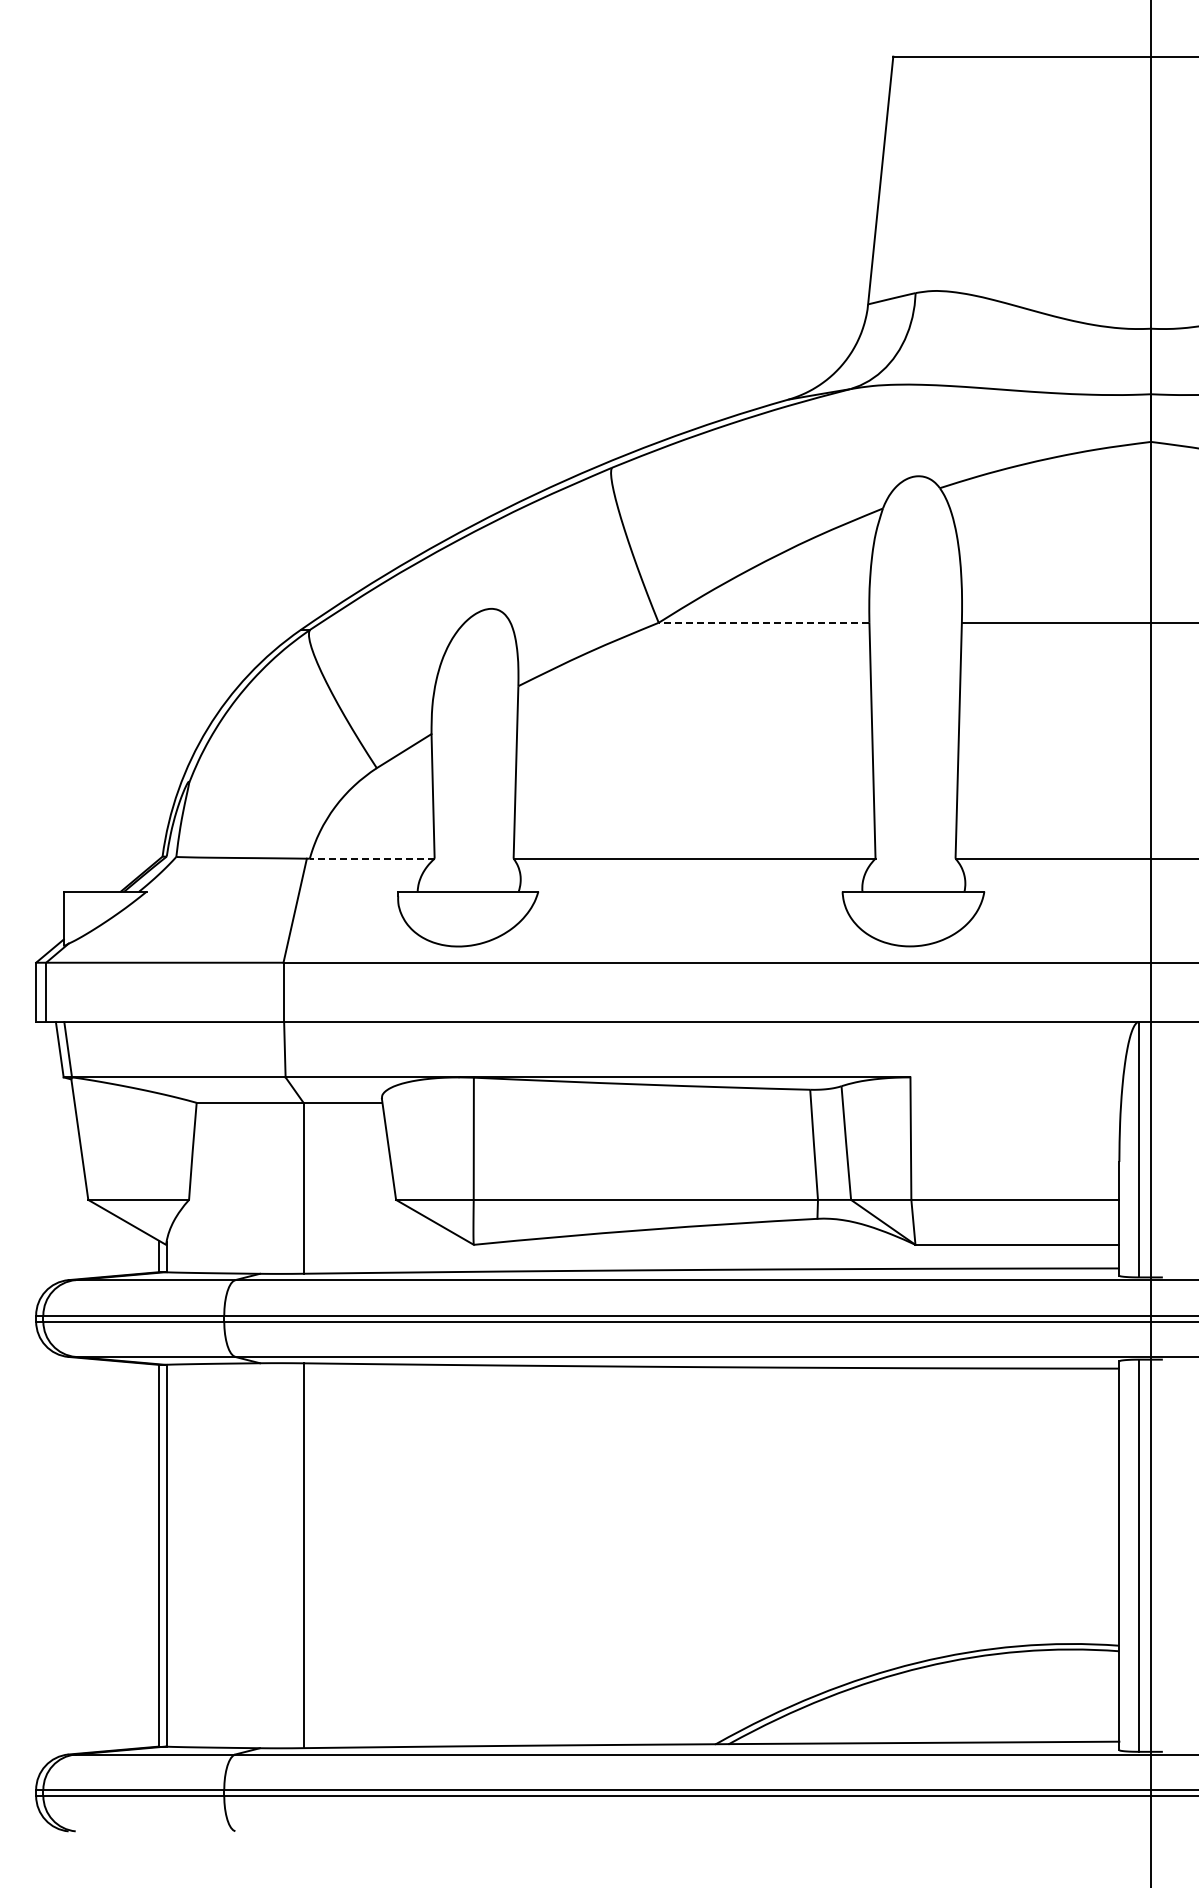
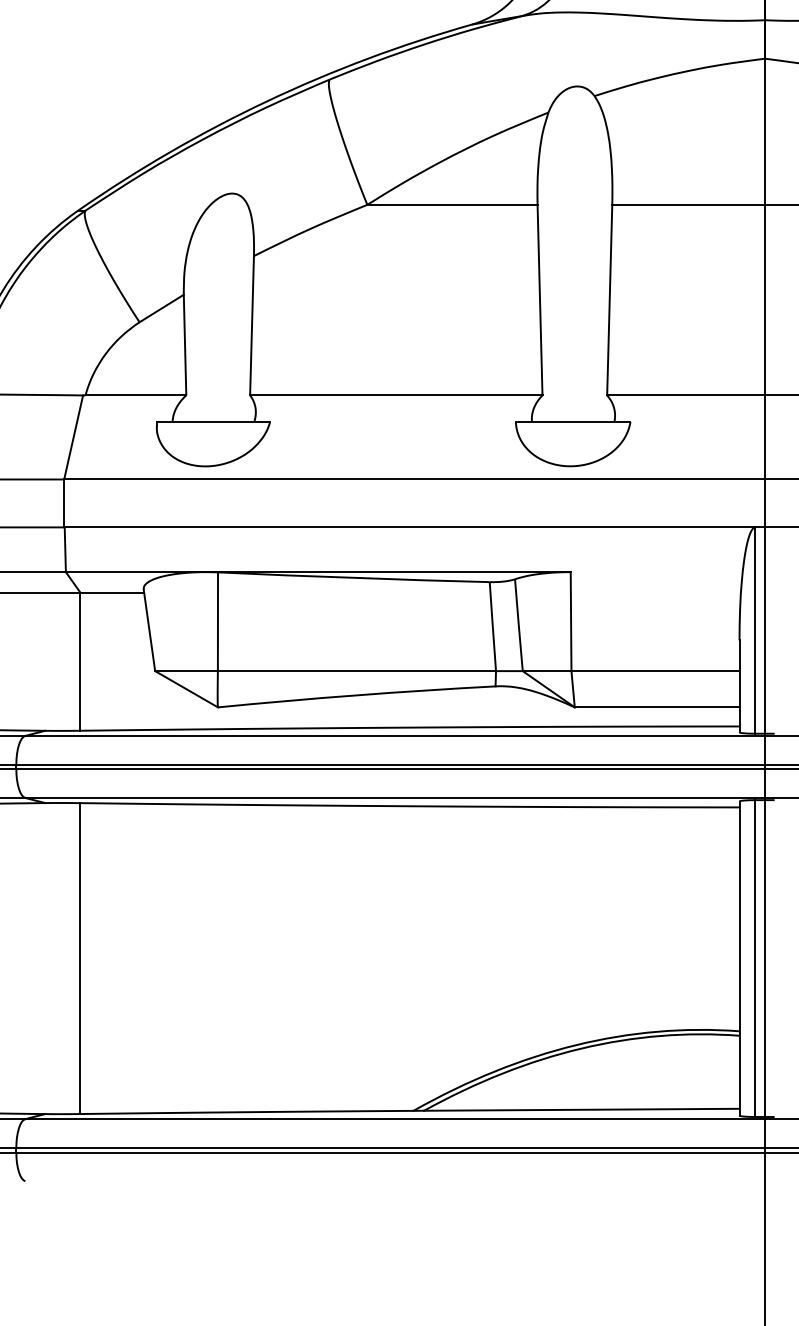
line: (763, 622) -> (451, 204), dashed -> solid
line: (371, 858) -> (135, 395), dashed -> solid

